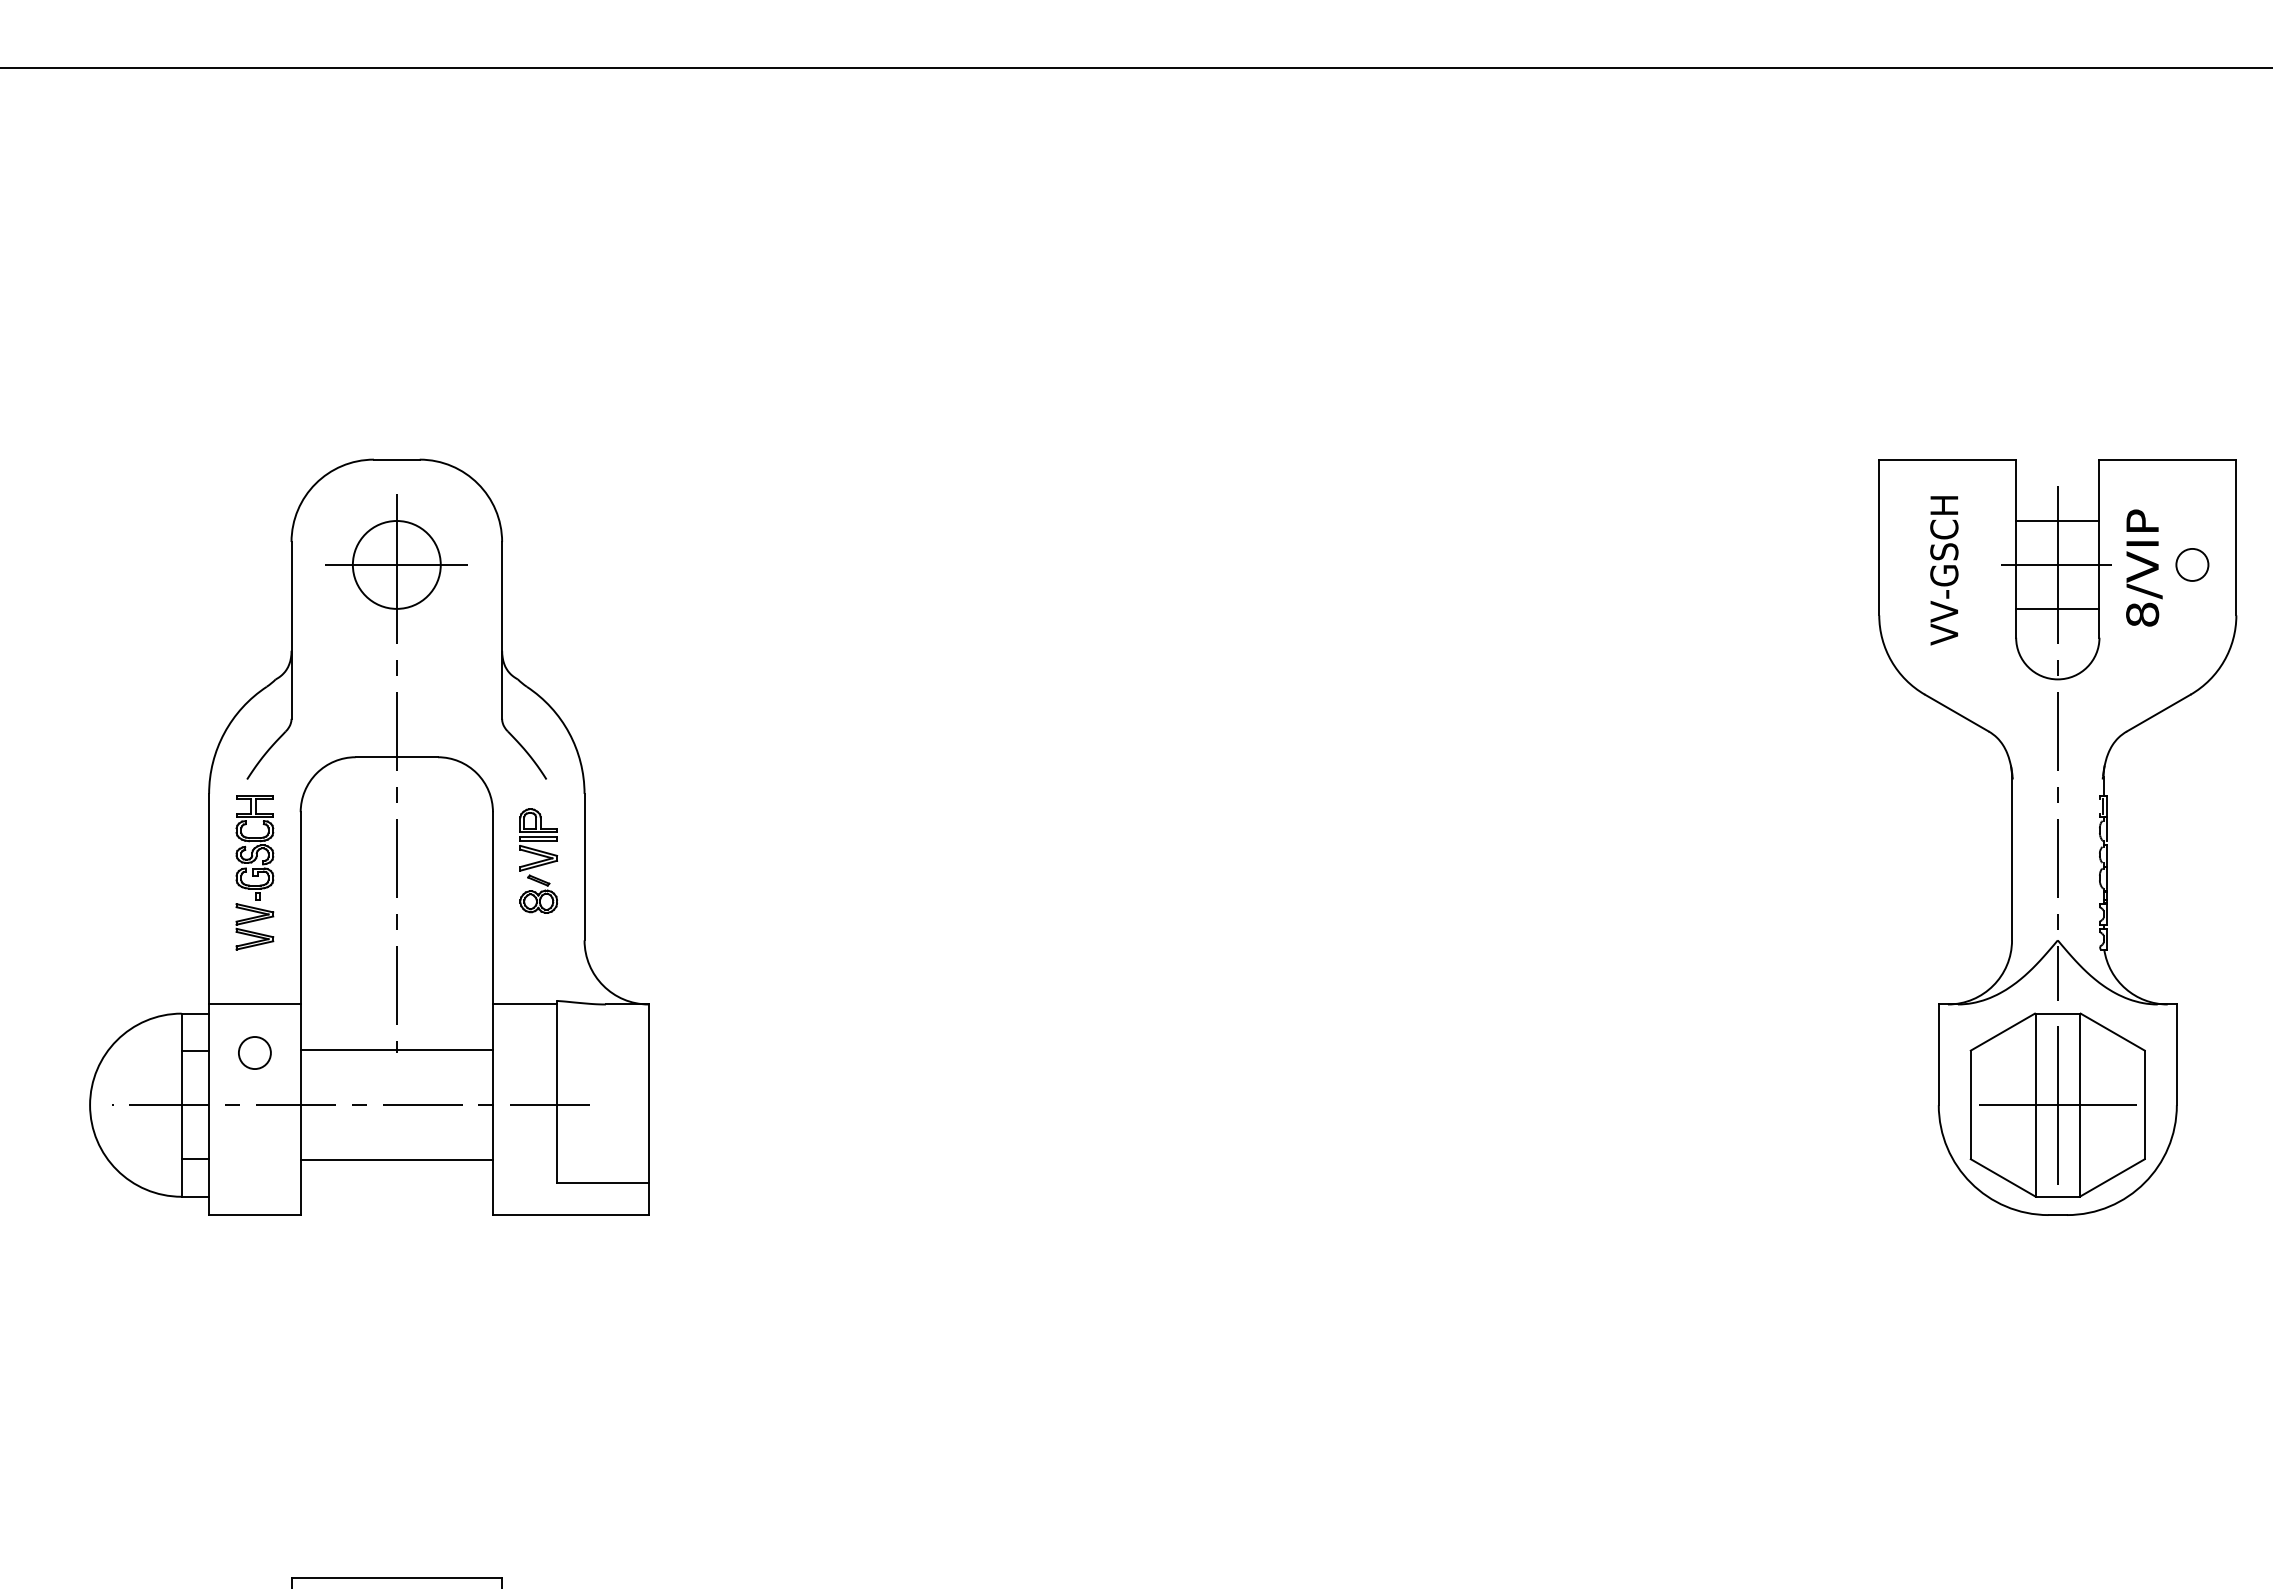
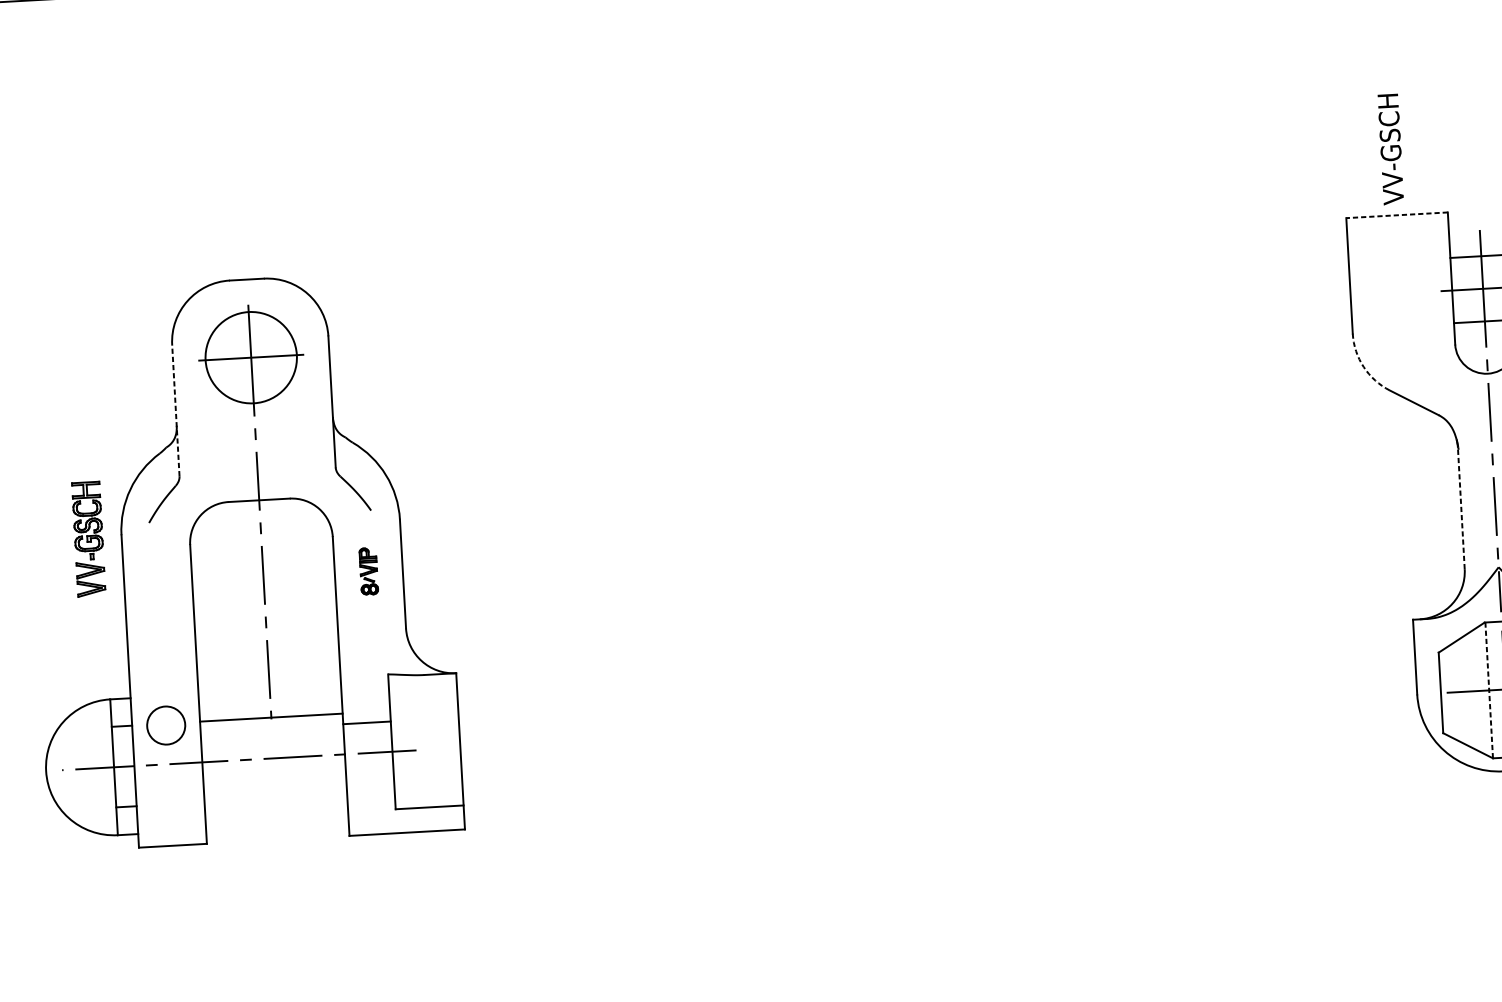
line: (1947, 459) -> (1396, 215), solid -> dashed
circle: (396, 564) -> (250, 357), size x1.4
text: (1944, 570) -> (1390, 149), moved
line: (291, 629) -> (175, 409), solid -> dashed
arc: (1891, 661) -> (1363, 367), solid -> dashed
line: (2012, 858) -> (1461, 508), solid -> dashed
part: (538, 860) -> (368, 571), size x0.6
part: (254, 872) -> (88, 539), moved
line: (254, 1004) -> (163, 689), removed
line: (524, 1004) -> (366, 722), moved
circle: (254, 1052) -> (165, 725), size x1.6
line: (2035, 1105) -> (1488, 690), solid -> dashed
line: (396, 1160) -> (275, 799), removed

